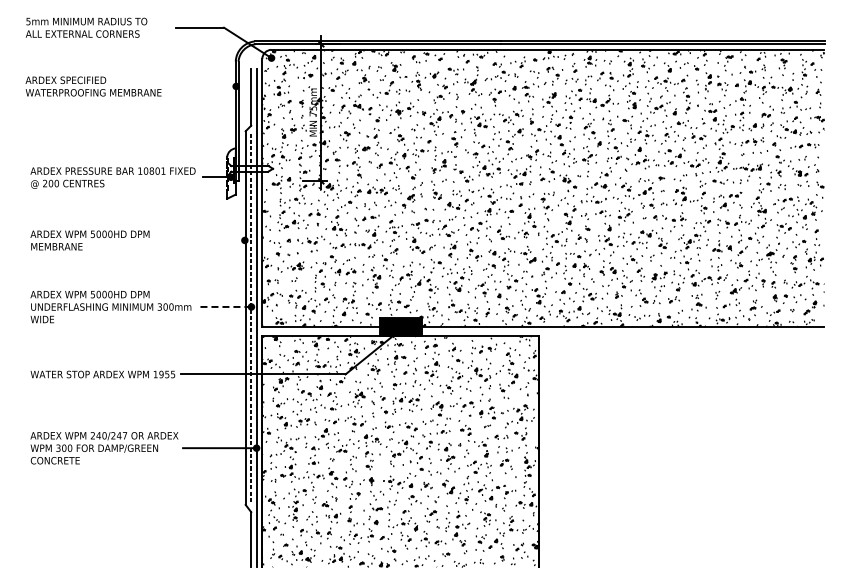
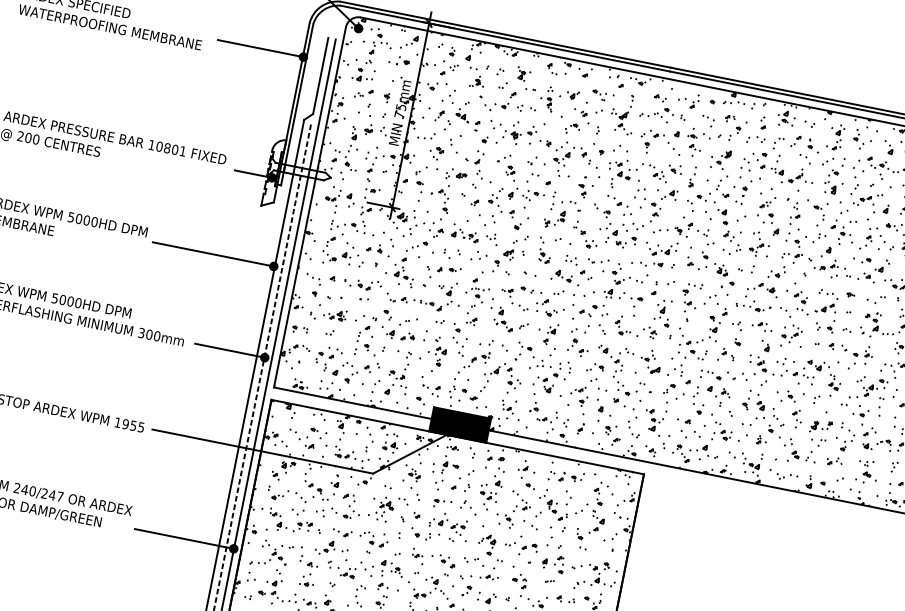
line: (204, 86) -> (260, 48), added
line: (199, 240) -> (212, 254), added
line: (225, 306) -> (230, 350), dashed -> solid

